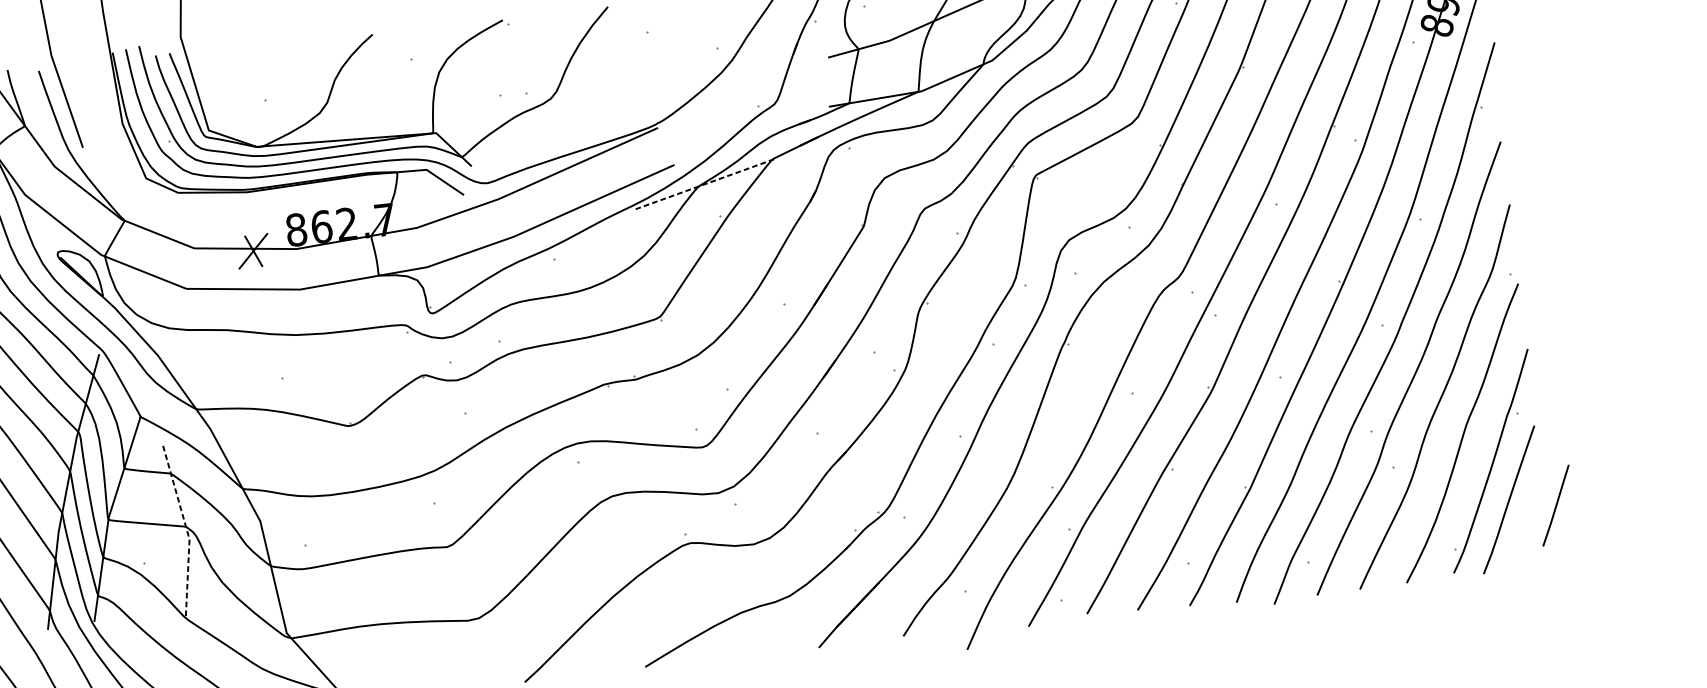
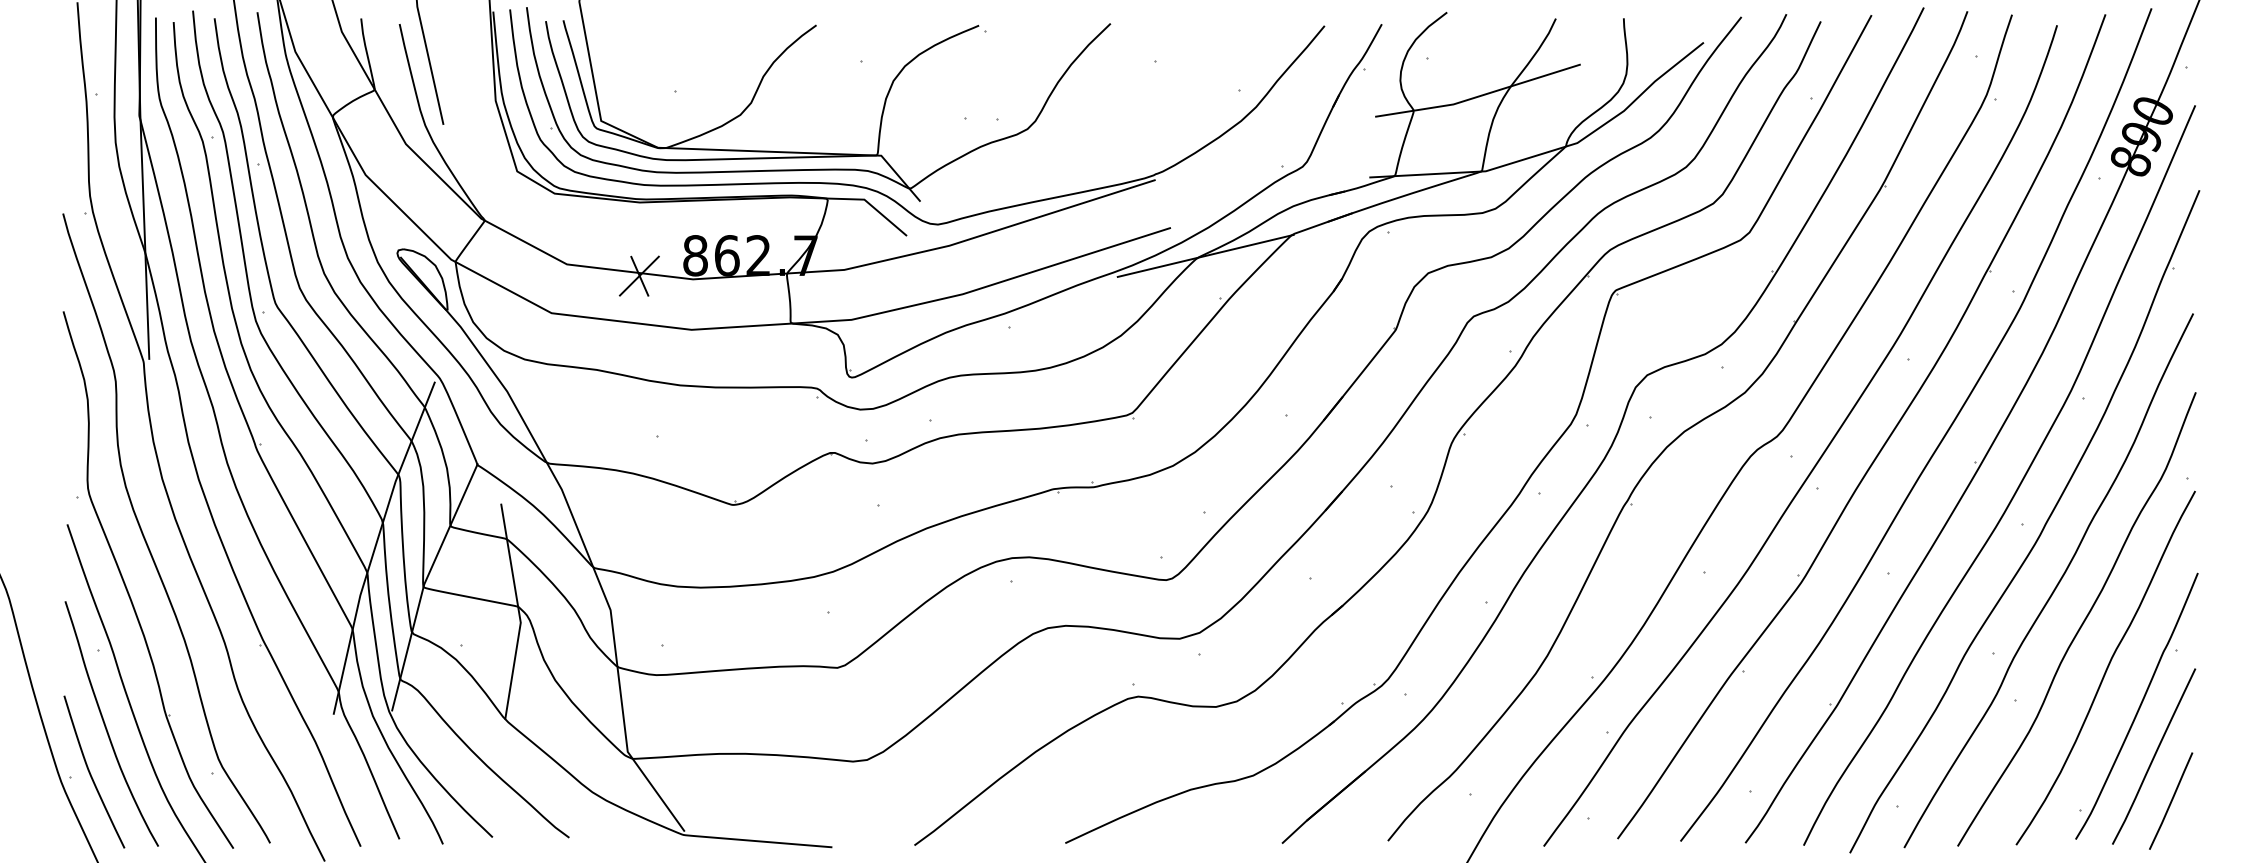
line: (704, 184) -> (1205, 256), dashed -> solid
line: (1556, 505) -> (2171, 800), moved
line: (187, 531) -> (519, 612), dashed -> solid

